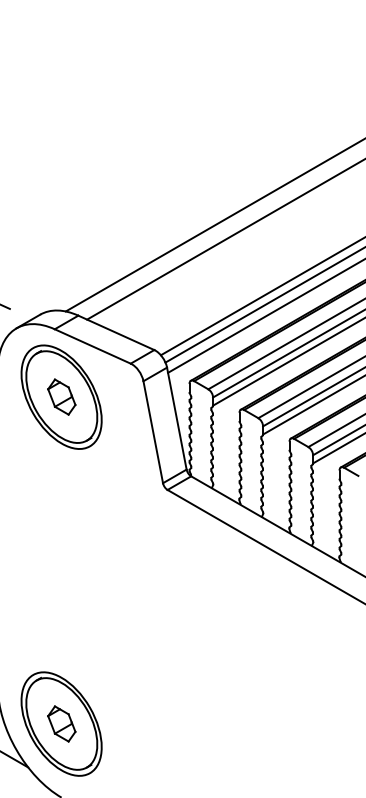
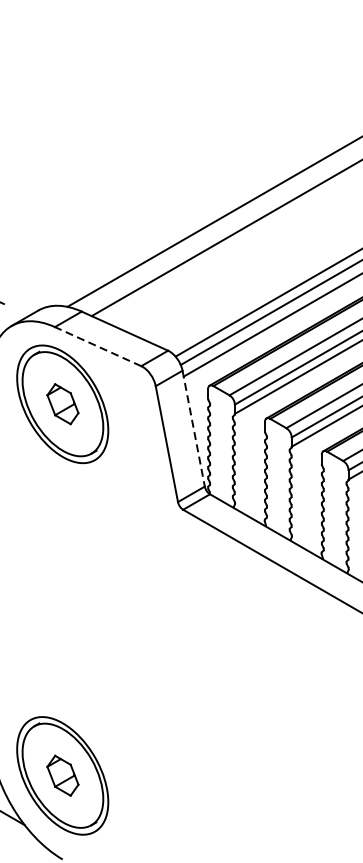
line: (92, 346) -> (97, 346), solid -> dashed
line: (176, 418) -> (193, 428), solid -> dashed

